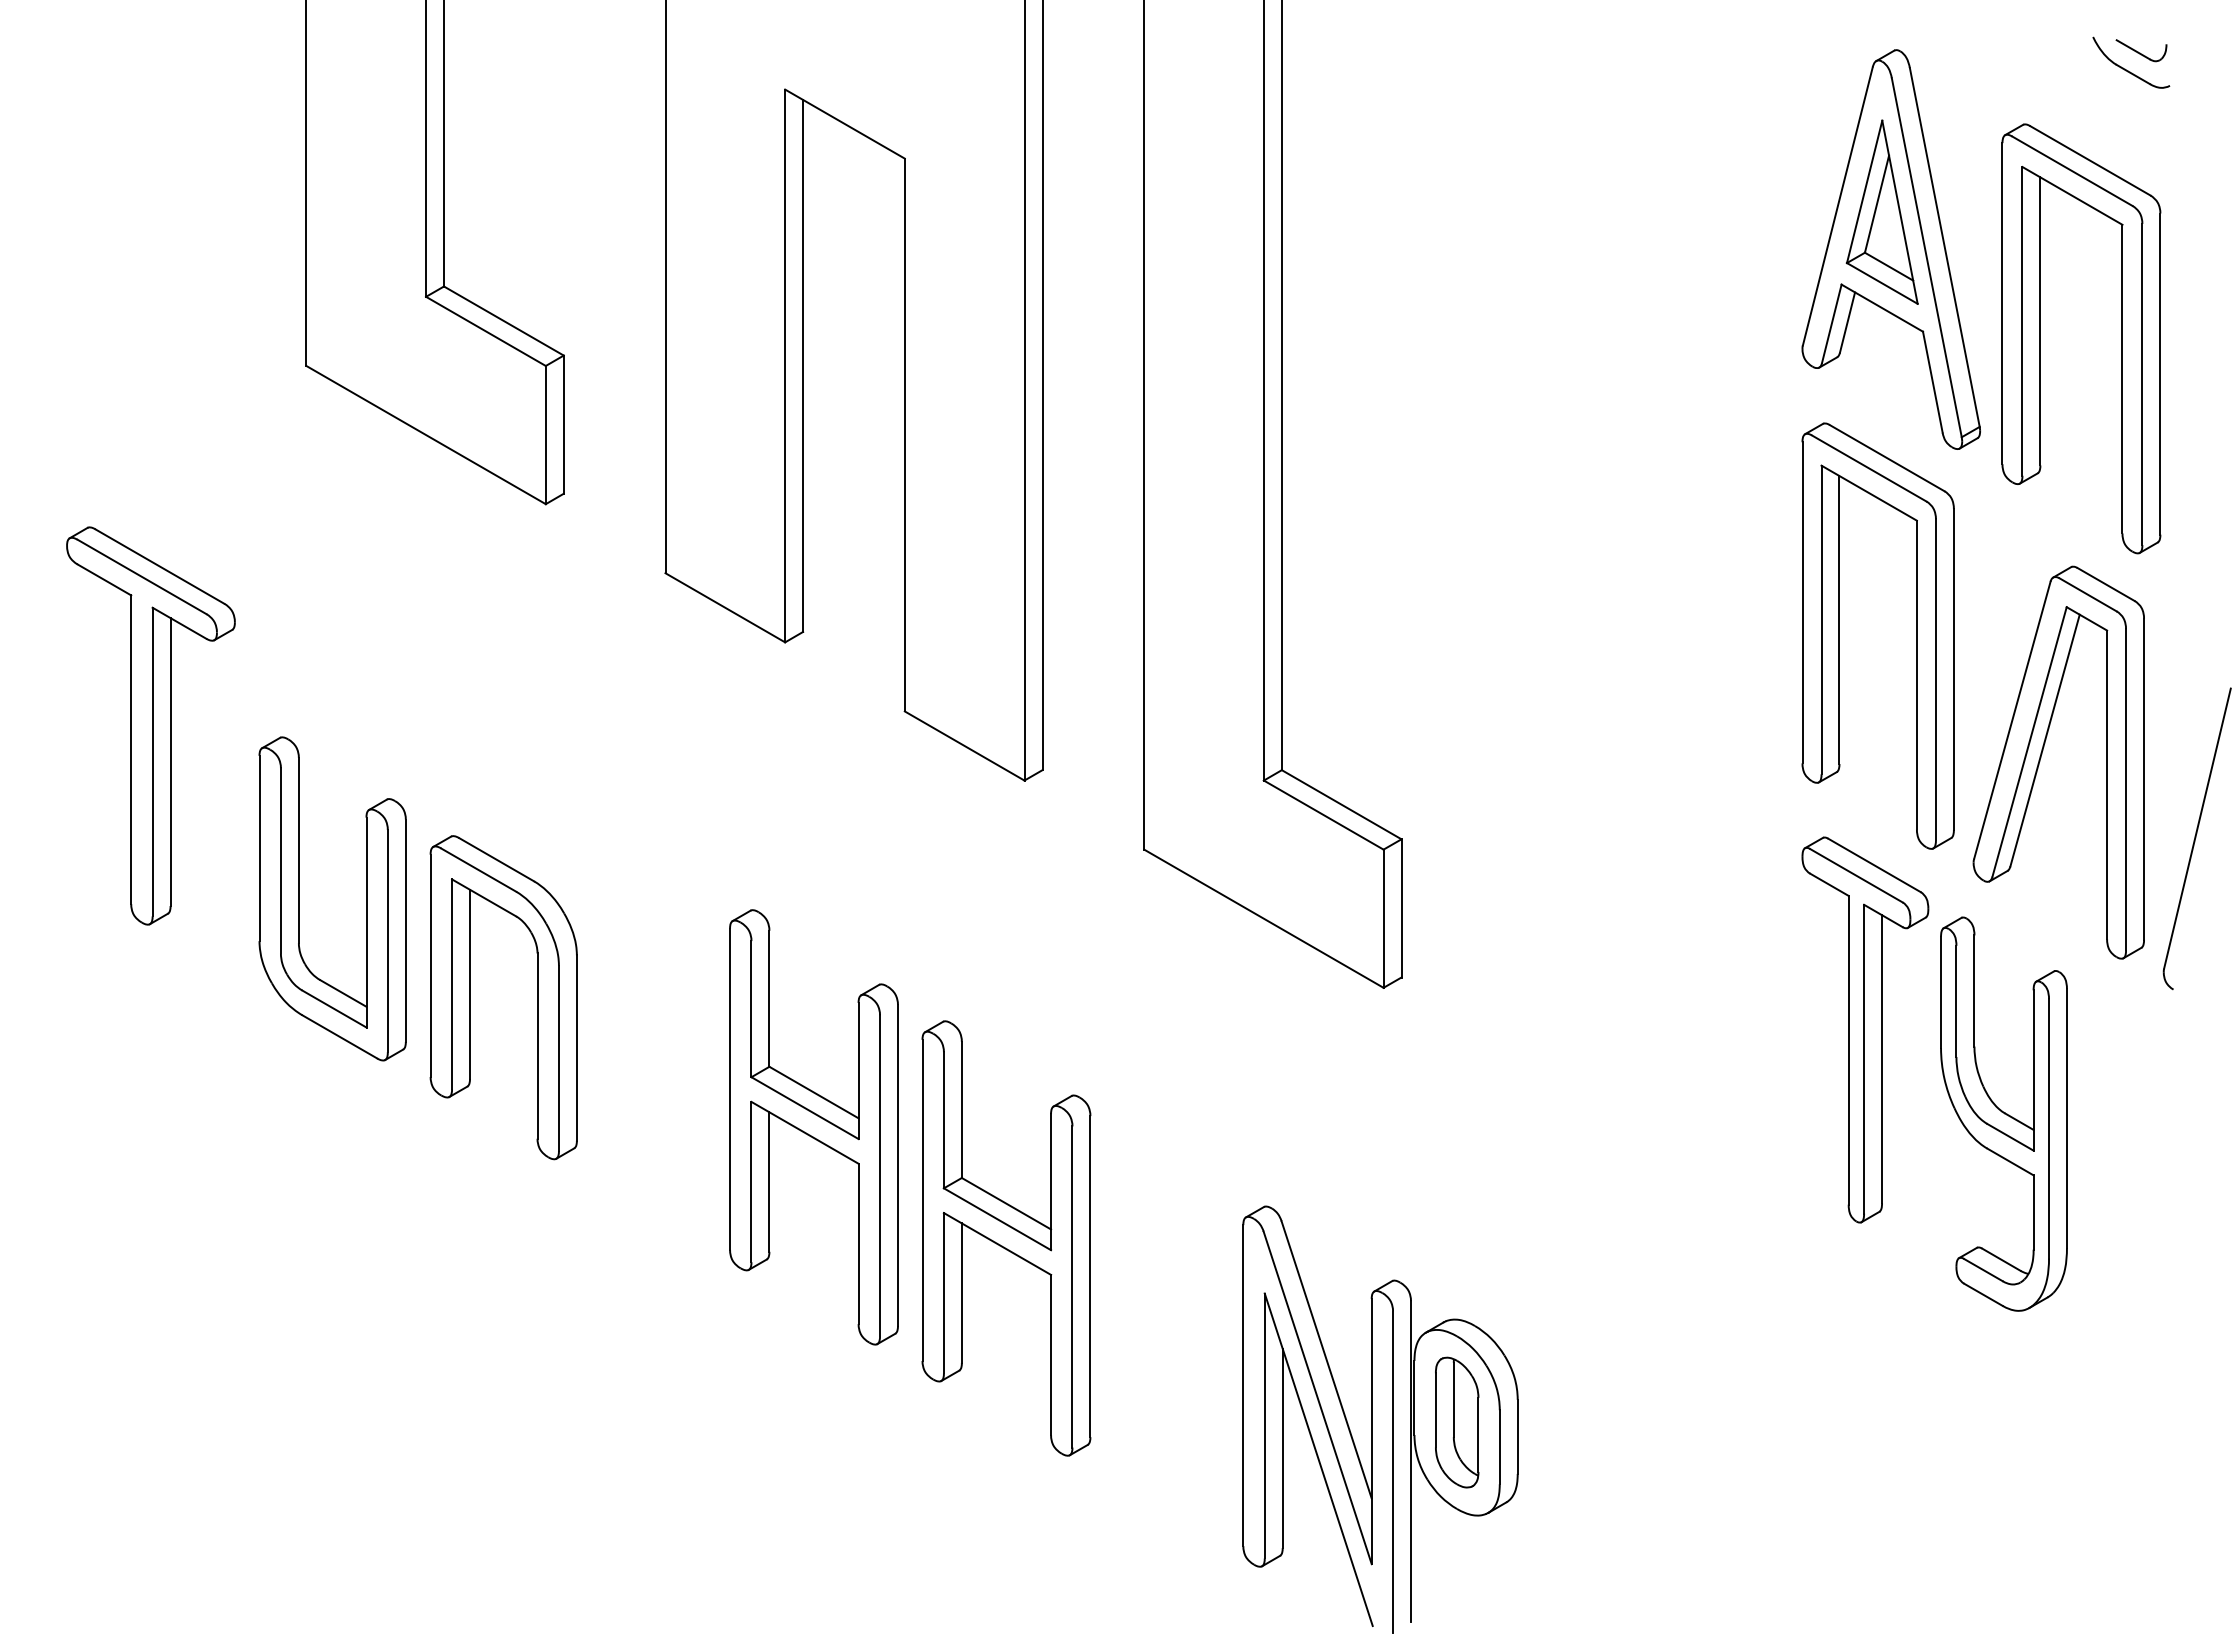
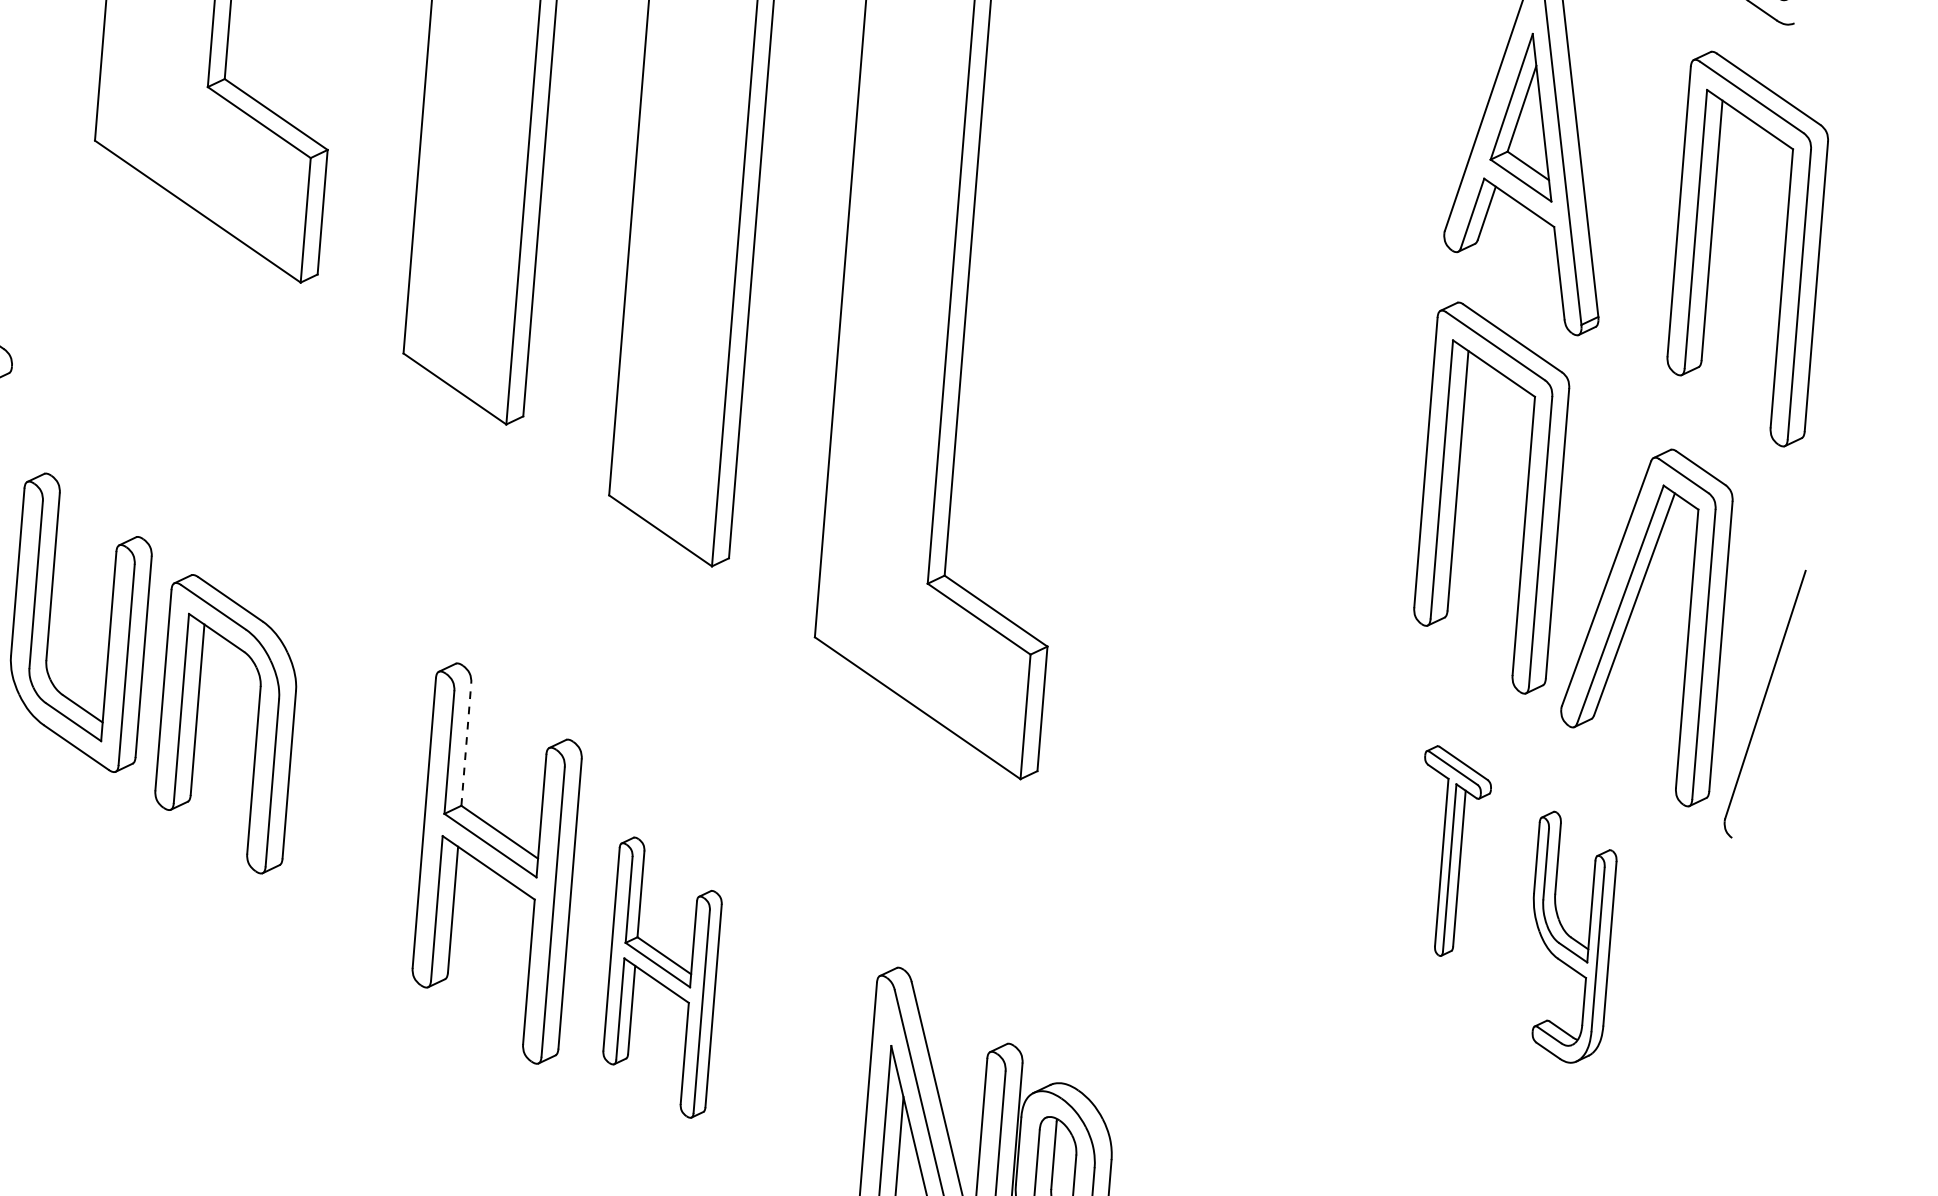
part: (2121, 338) -> (1783, 251), moved
line: (769, 998) -> (466, 744), solid -> dashed
part: (1865, 1029) -> (1451, 851), size x0.6
part: (2003, 1113) -> (1570, 937), size x0.7
part: (1006, 1238) -> (662, 977), size x0.7

